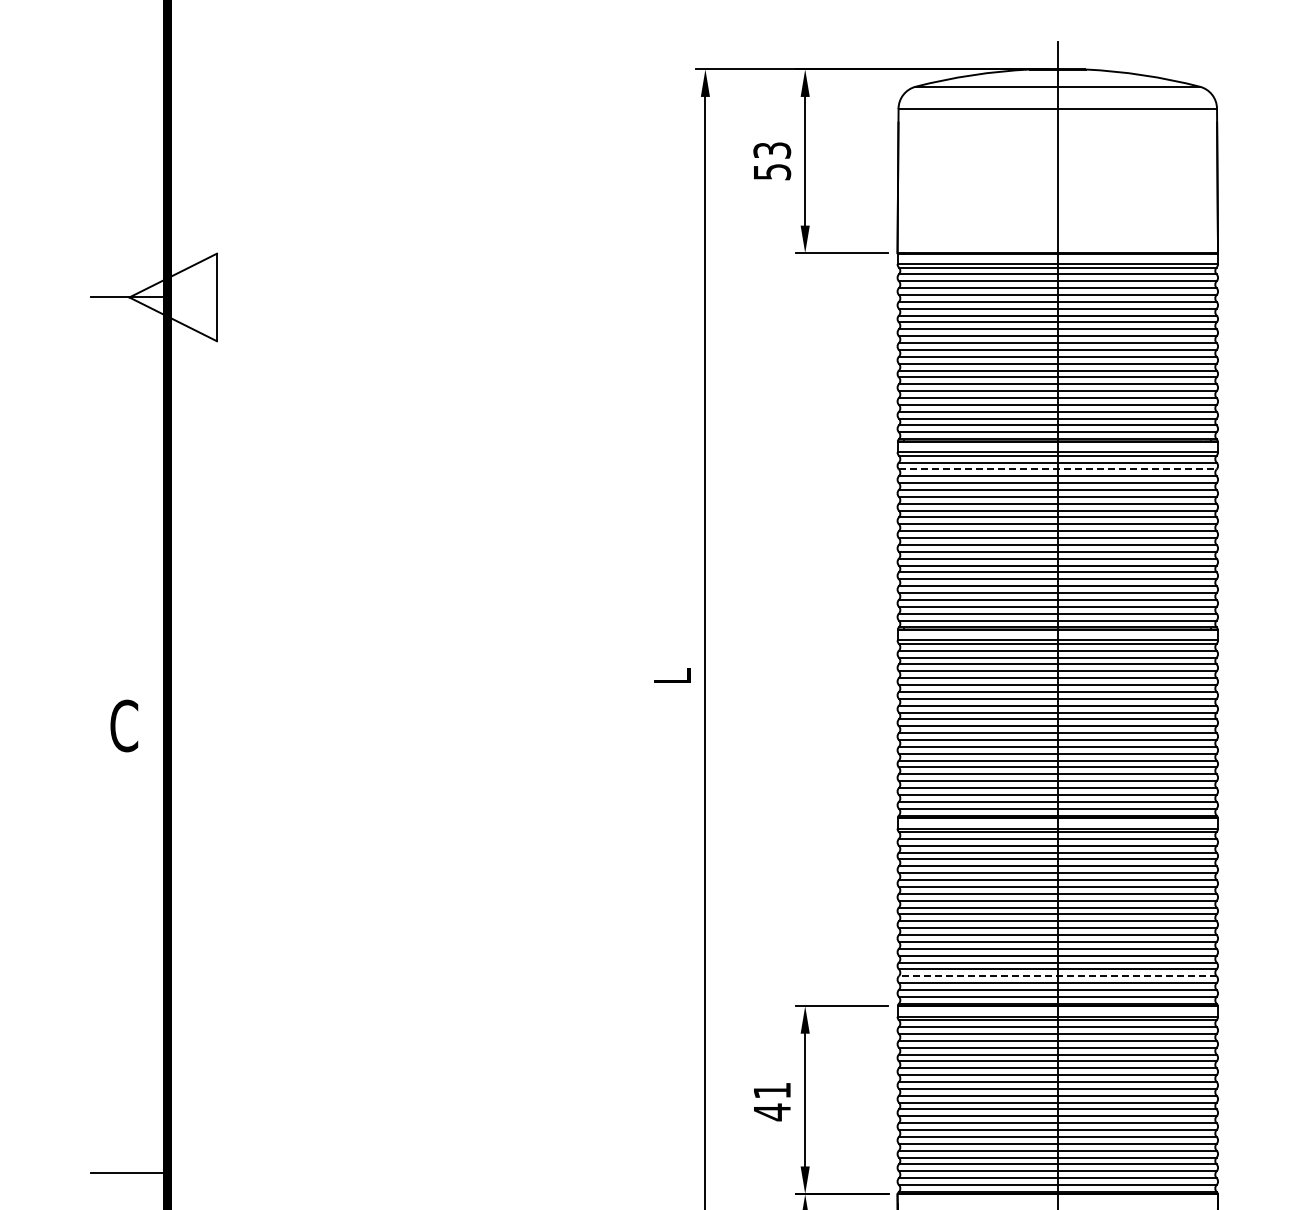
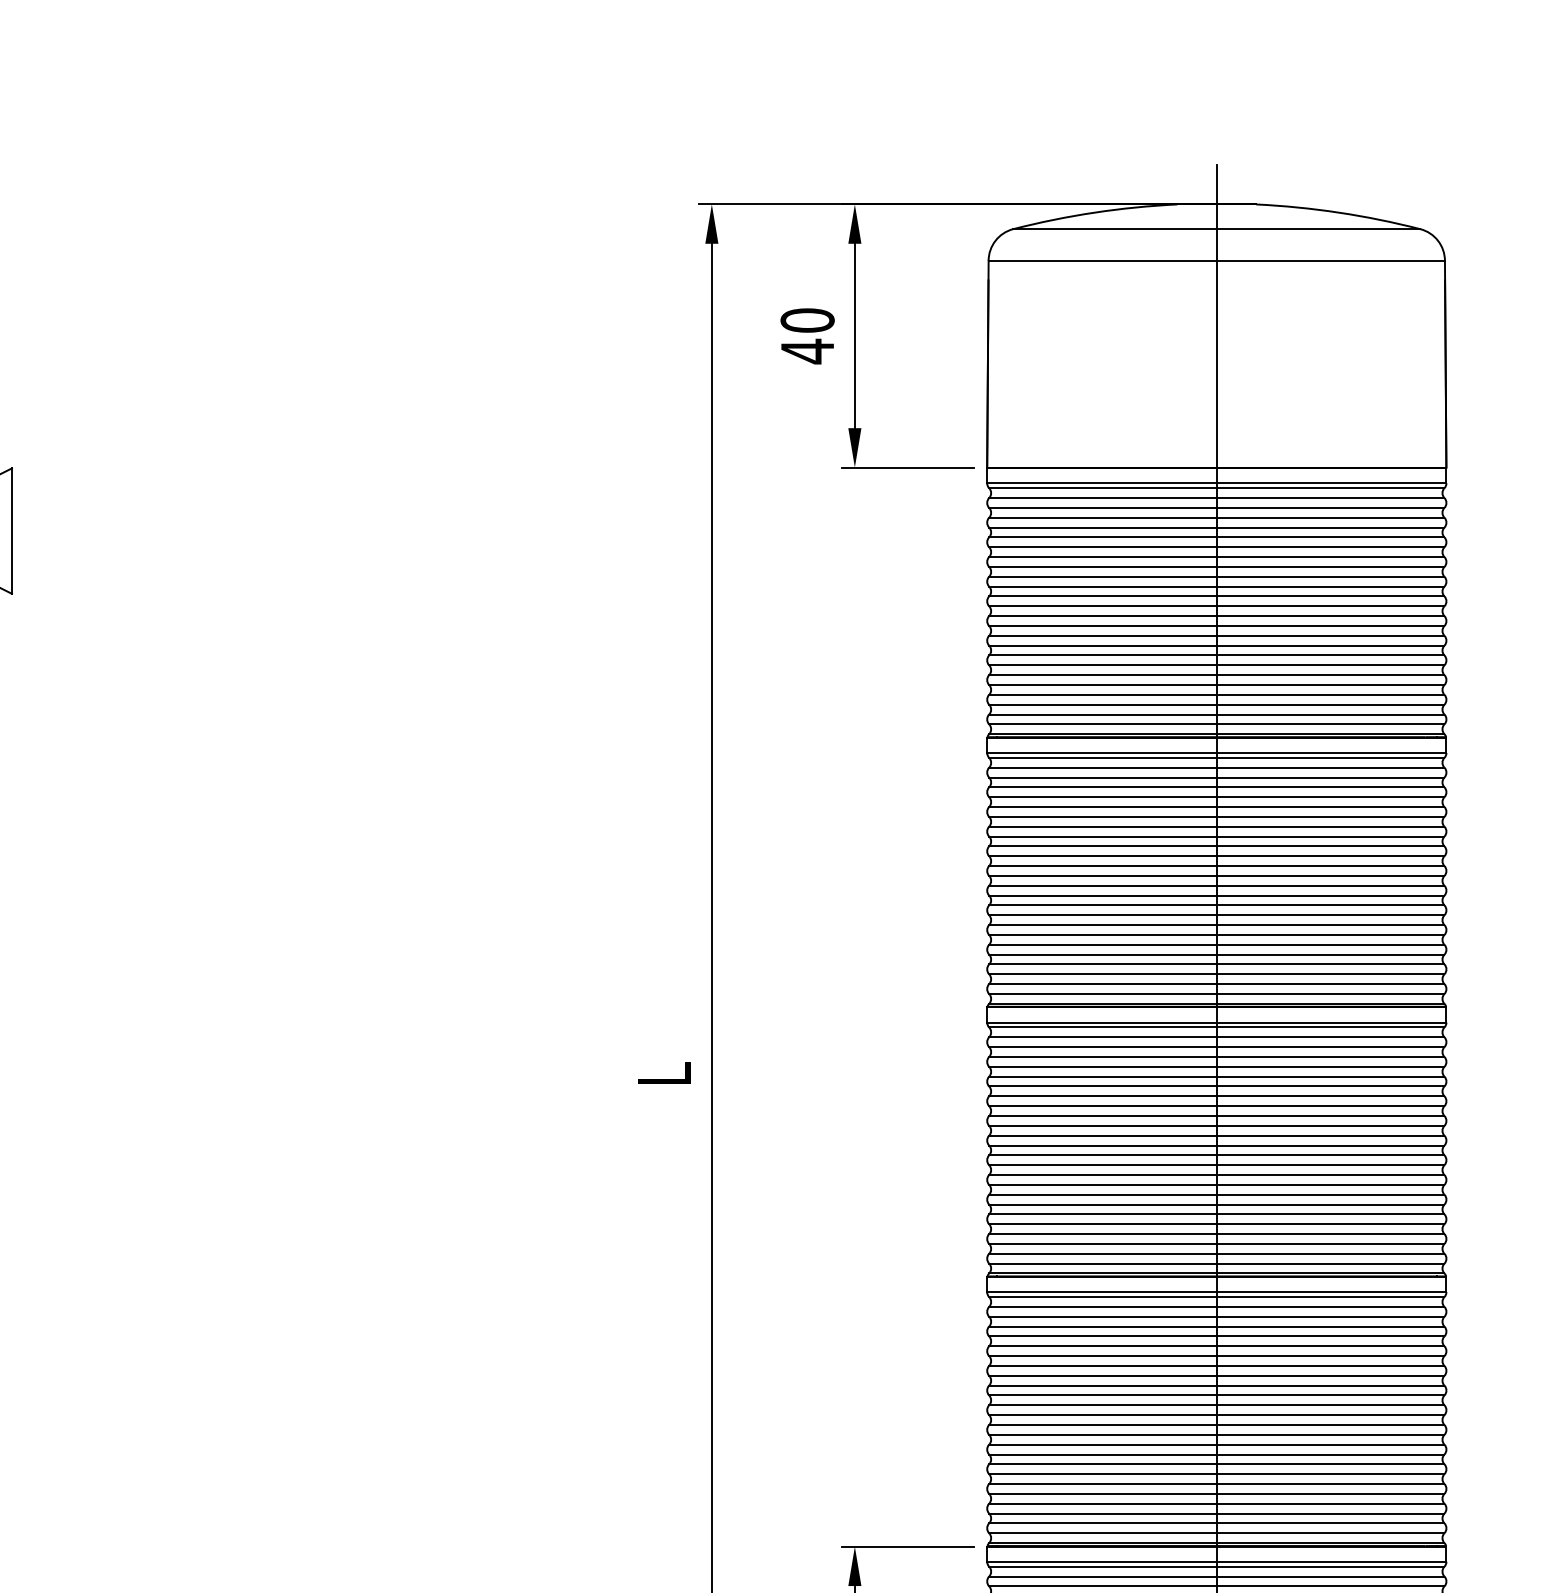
text: (772, 161) -> (807, 336), 53 -> 40
line: (1057, 469) -> (1216, 777), dashed -> solid
line: (1057, 976) -> (1216, 1504), dashed -> solid

